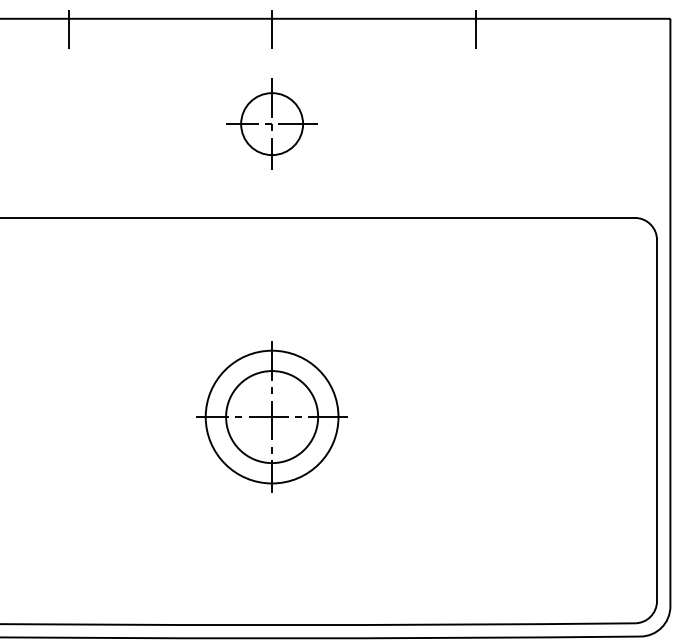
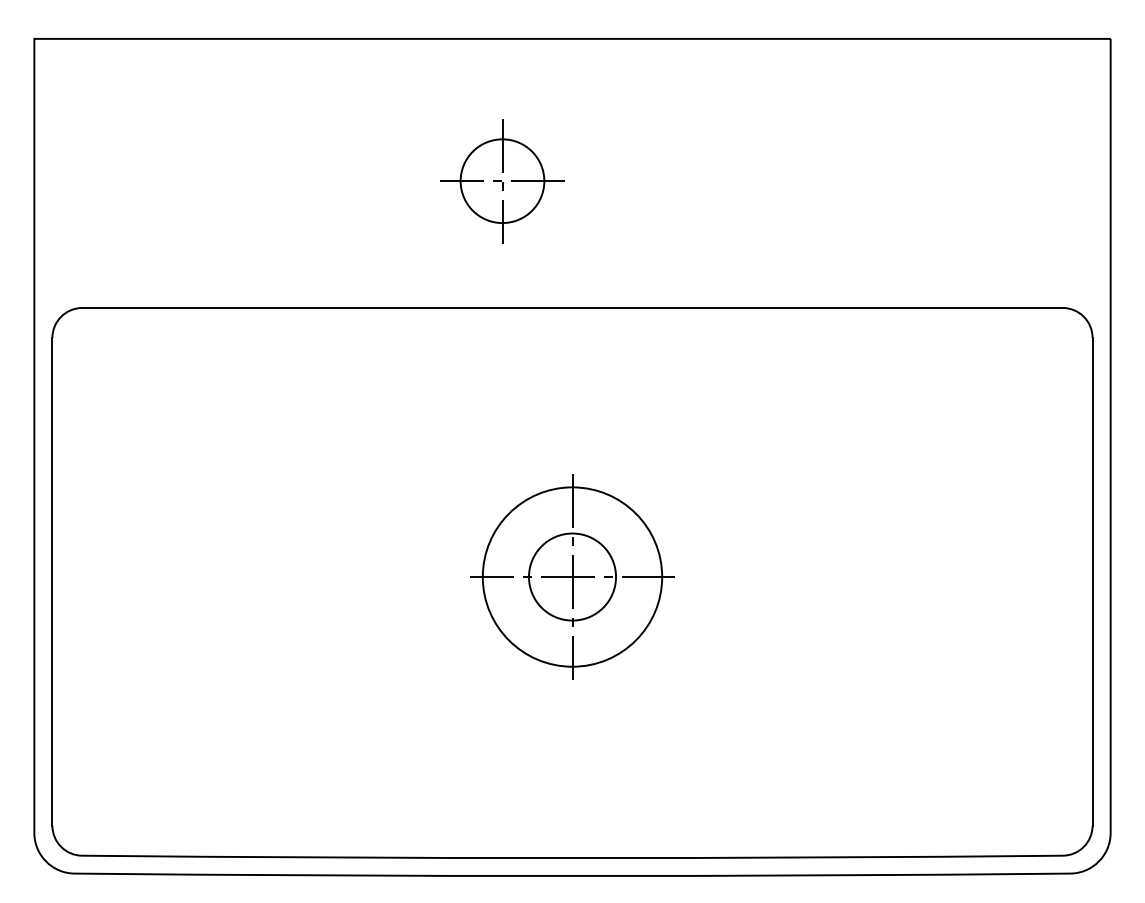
line: (68, 28) -> (297, 52), removed
line: (272, 28) -> (572, 52), removed
line: (475, 28) -> (847, 52), removed
part: (272, 124) -> (502, 181), moved
circle: (272, 416) -> (572, 576), size x0.7

